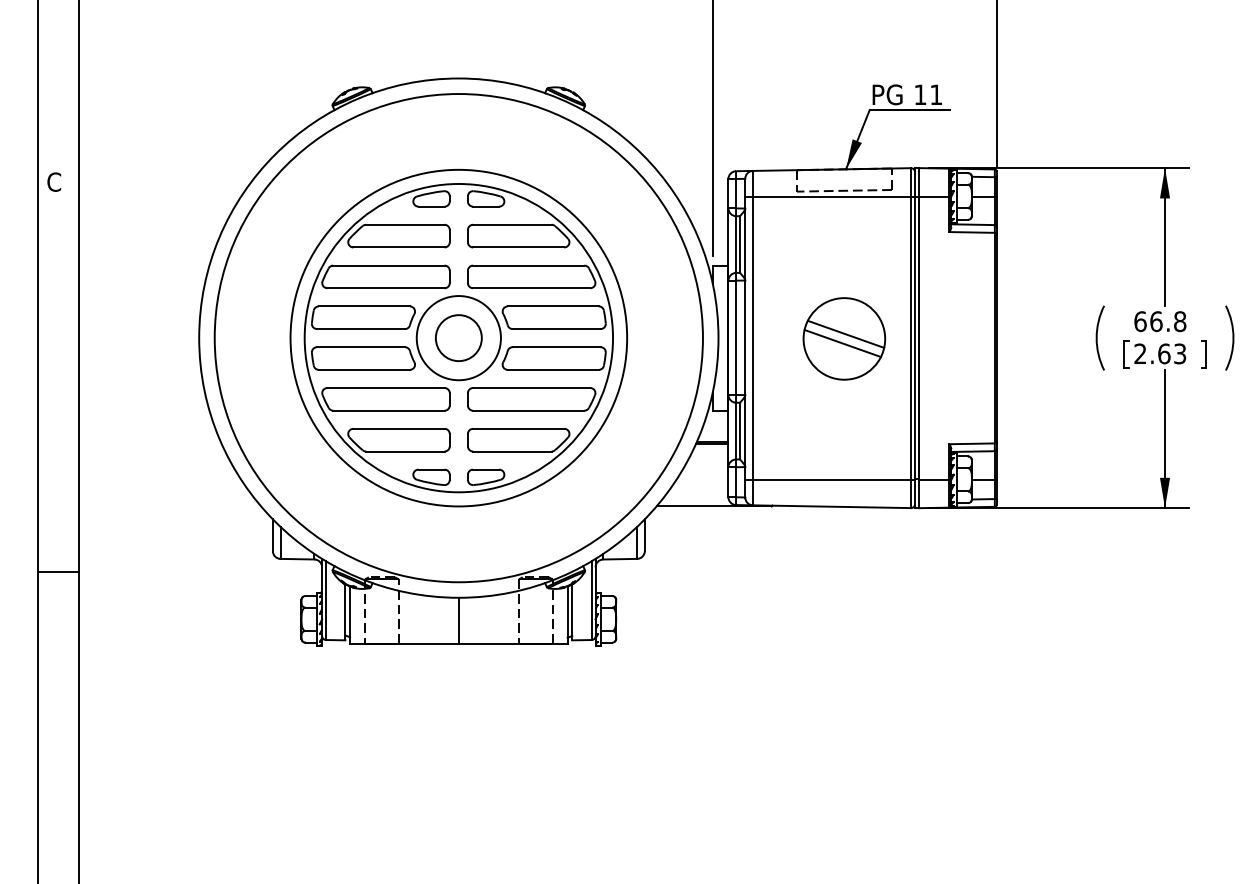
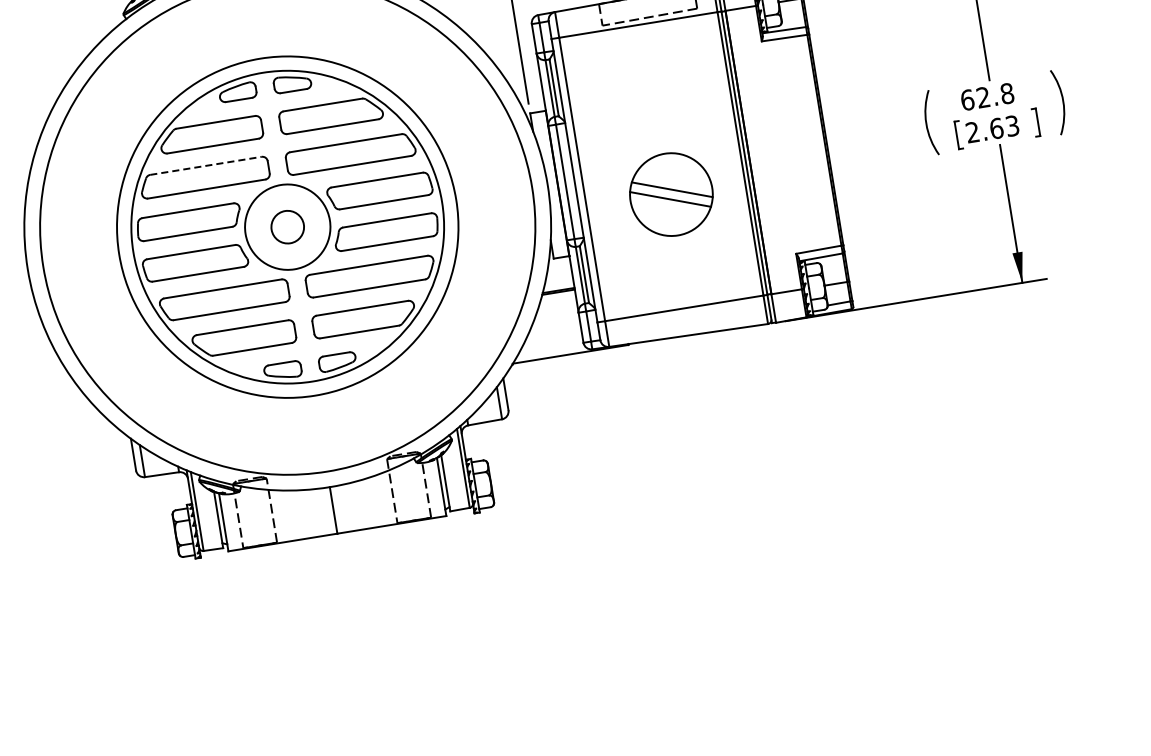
line: (388, 265) -> (205, 165), solid -> dashed
text: (1156, 321) -> (983, 97), 66.8 -> 62.8
circle: (458, 338) -> (287, 227), size x0.7
part: (844, 338) -> (671, 194), moved

